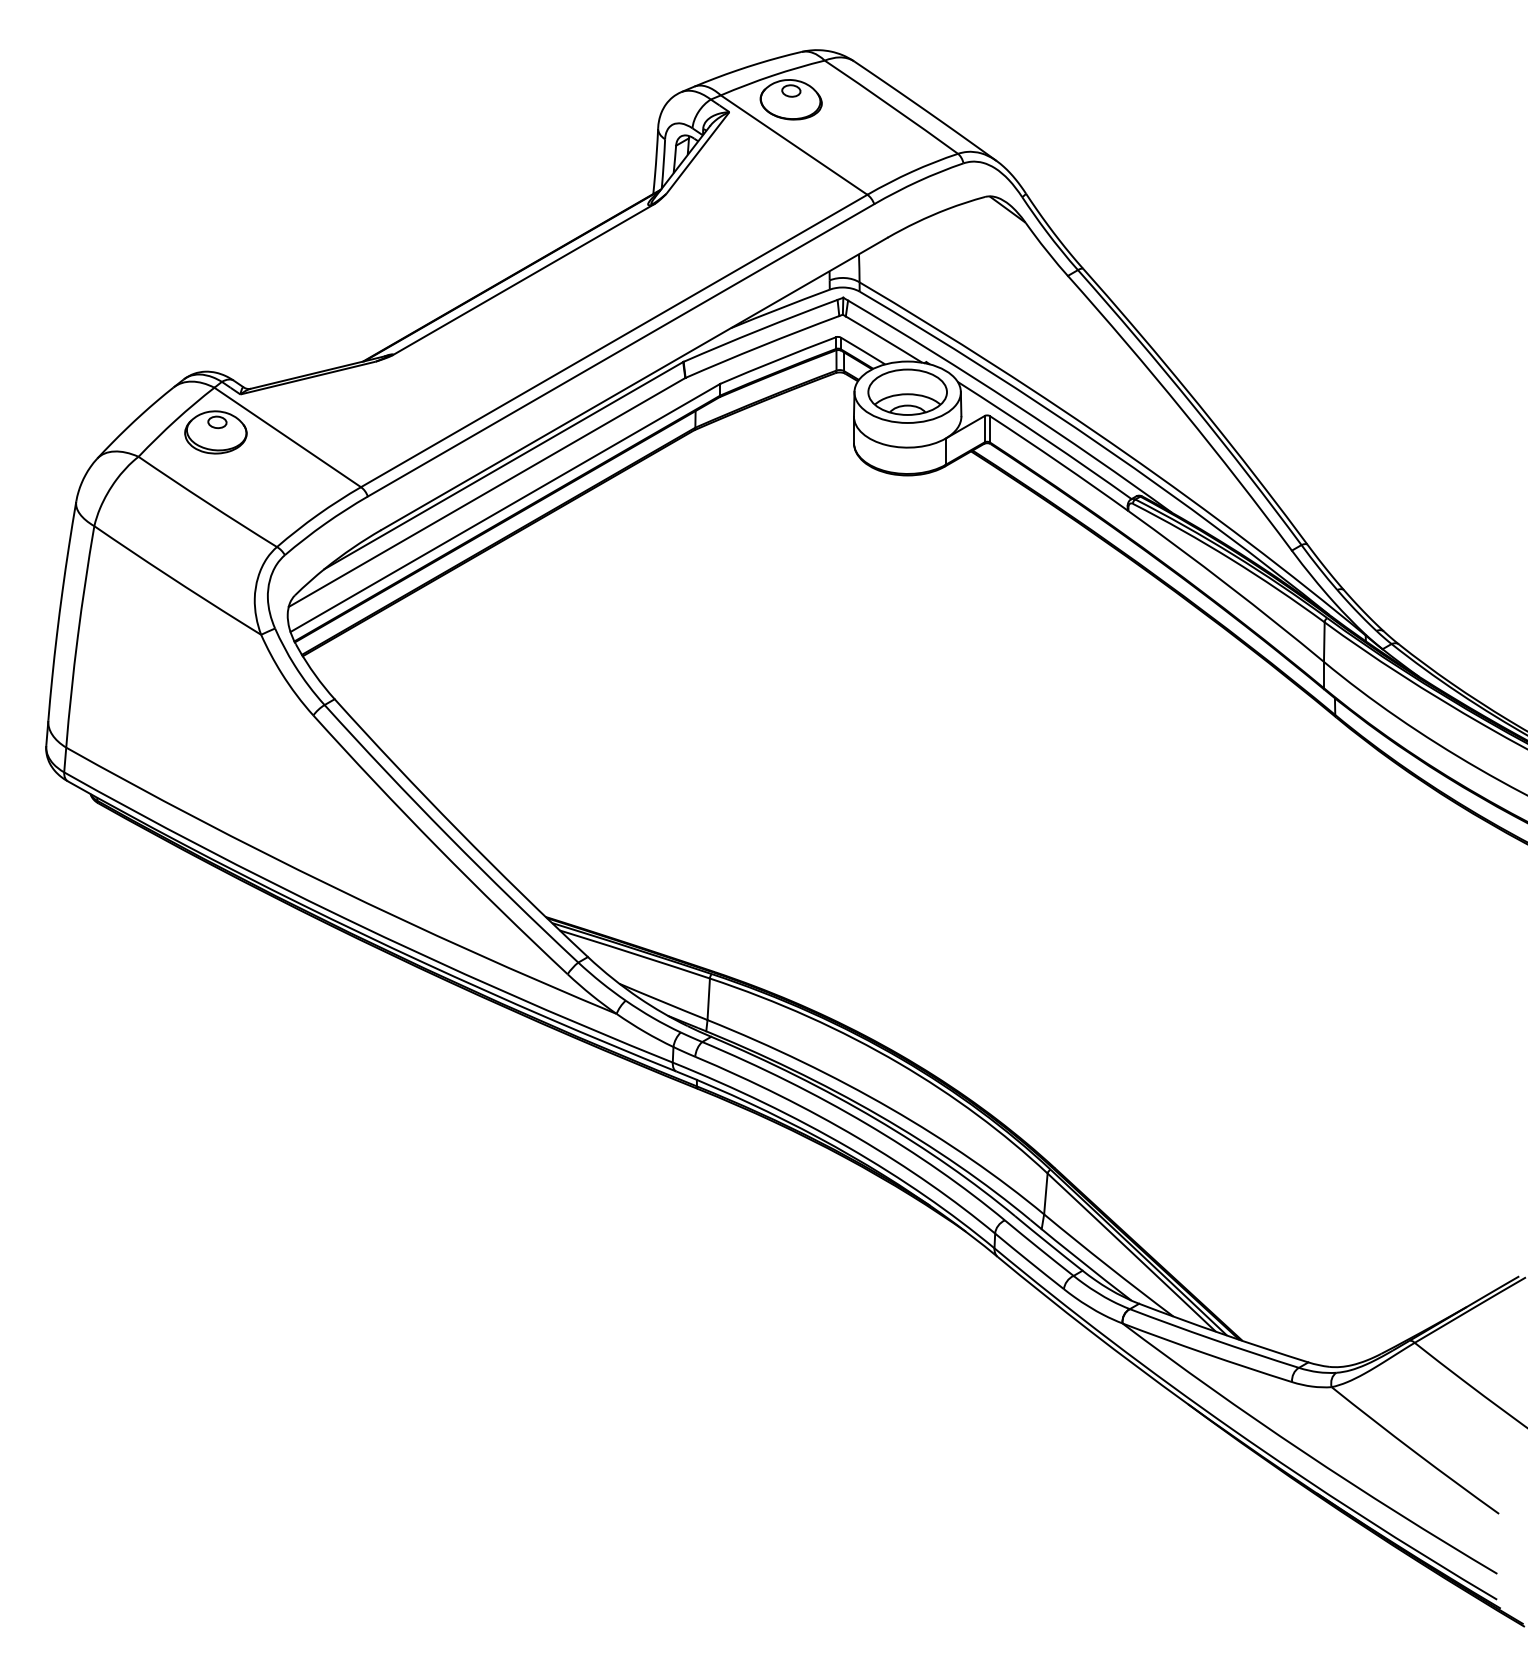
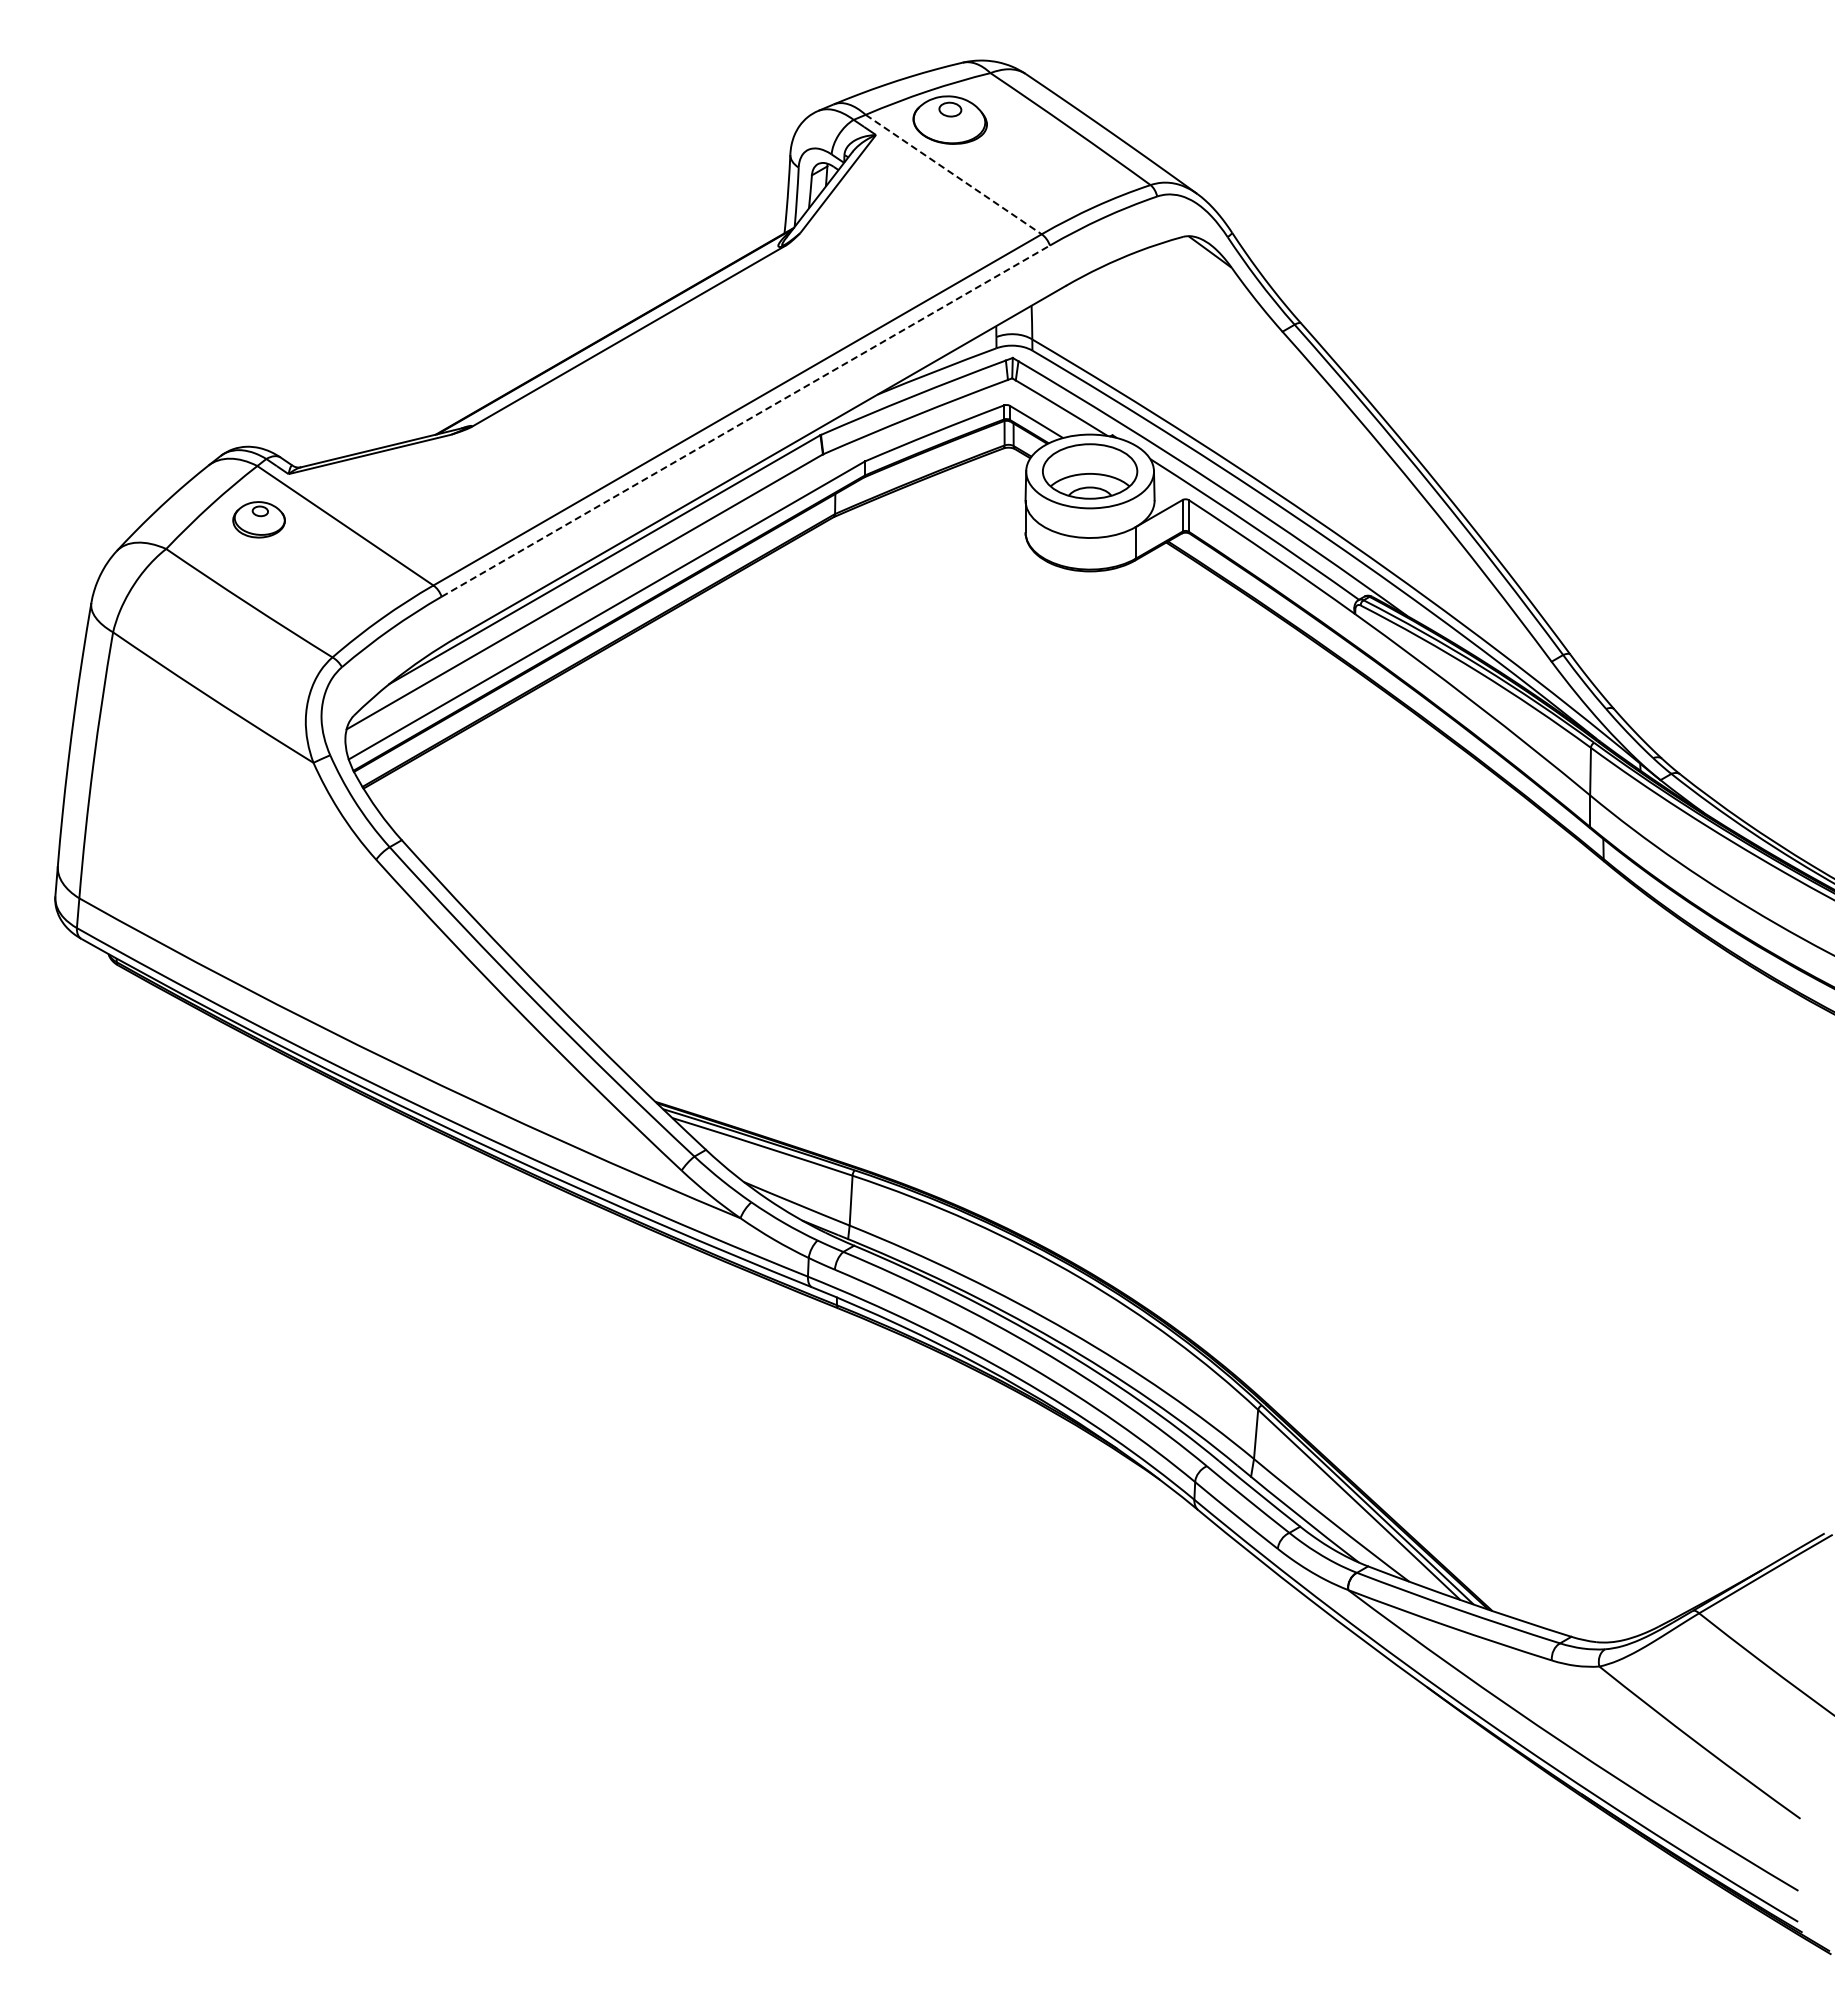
line: (794, 145) -> (954, 174), solid -> dashed
line: (621, 349) -> (746, 420), solid -> dashed
part: (215, 432) -> (258, 519), size x0.7

